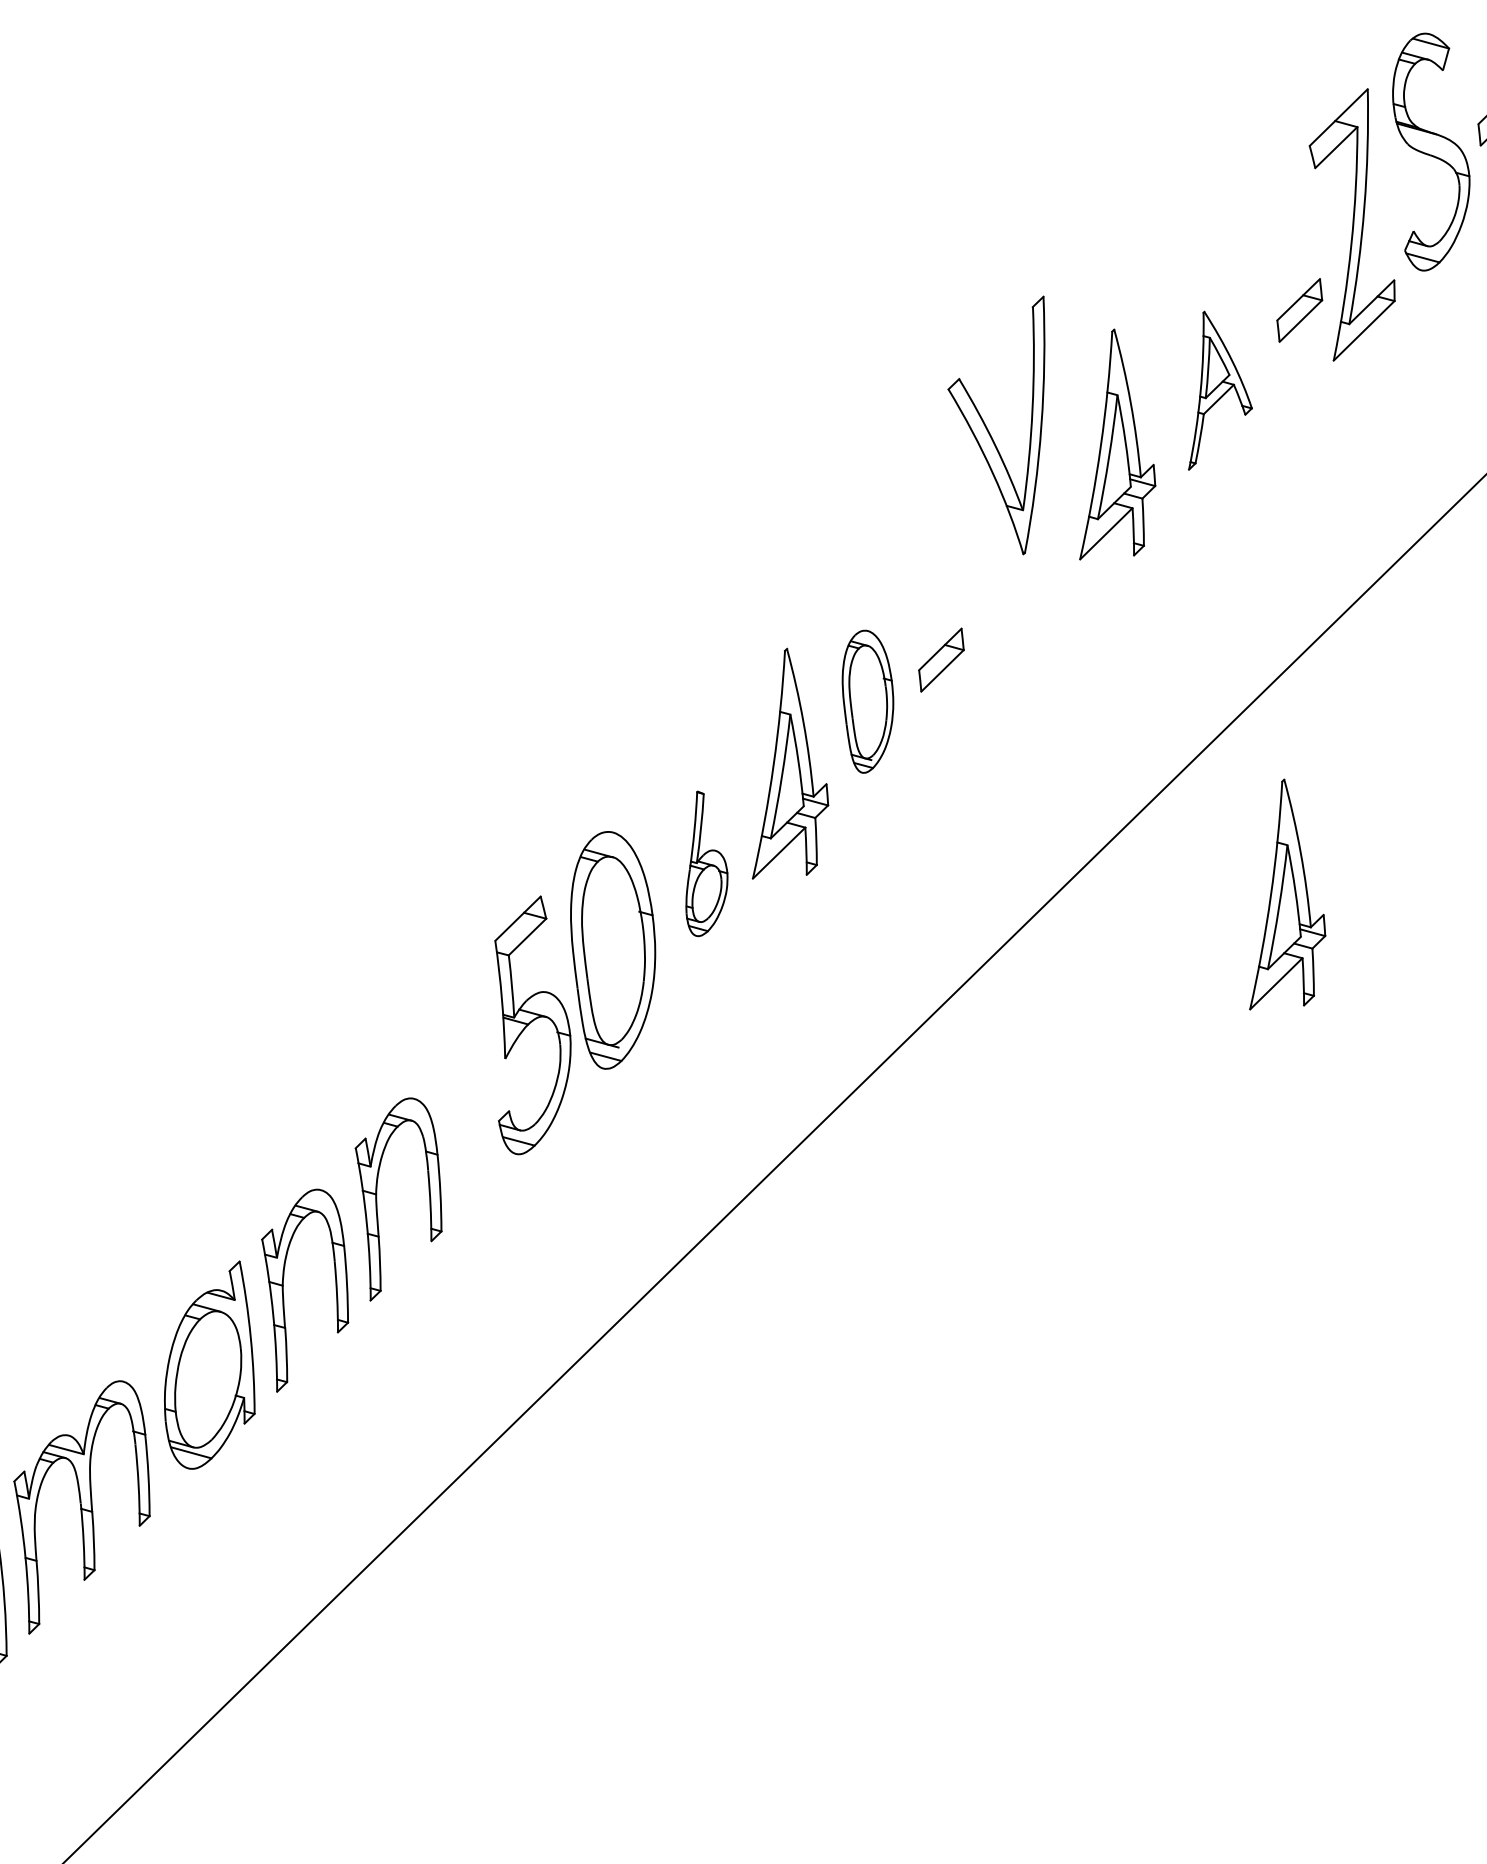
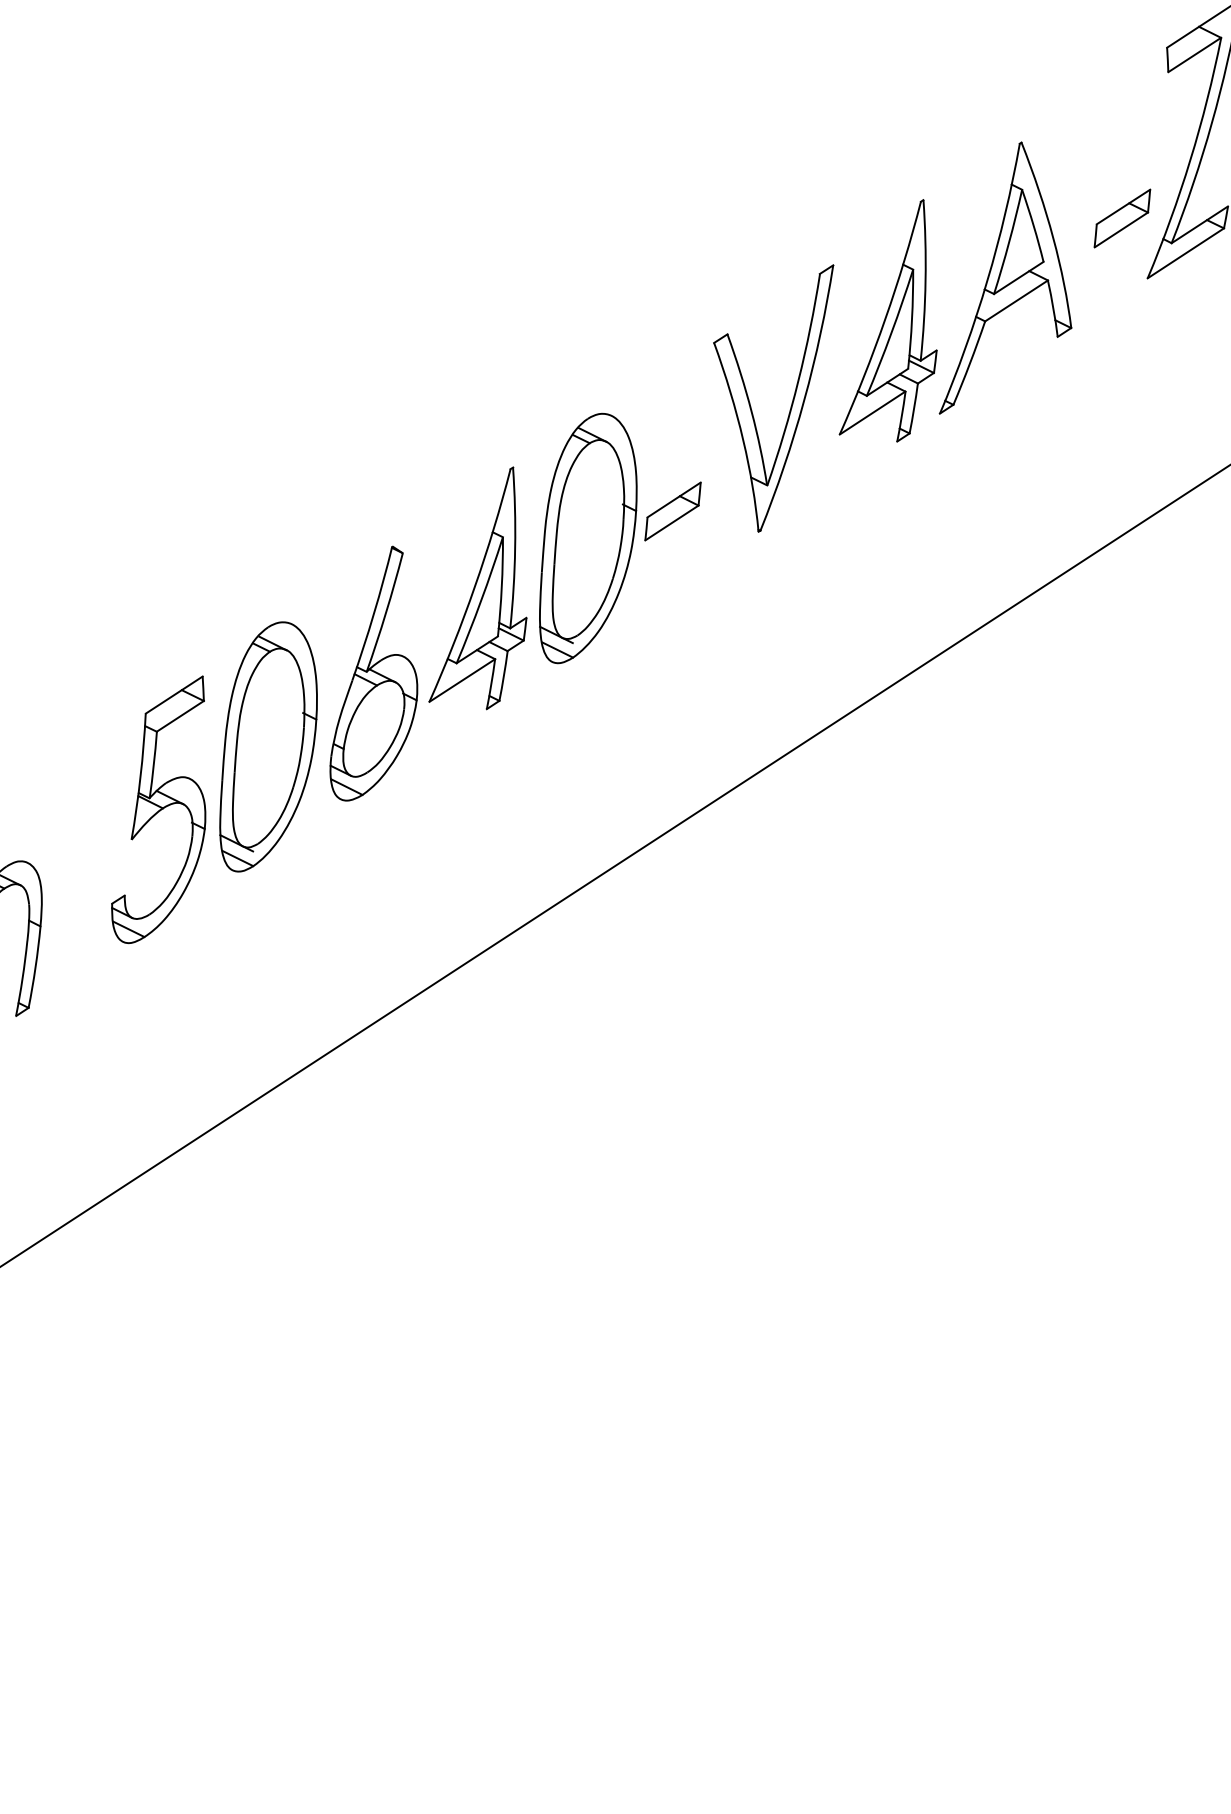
part: (1220, 390) -> (1022, 286), size x1.67
part: (988, 429) -> (747, 393), moved
part: (867, 701) -> (586, 539), size x1.67
part: (706, 863) -> (383, 676), size x1.67
part: (1287, 894) -> (987, 829), removed

